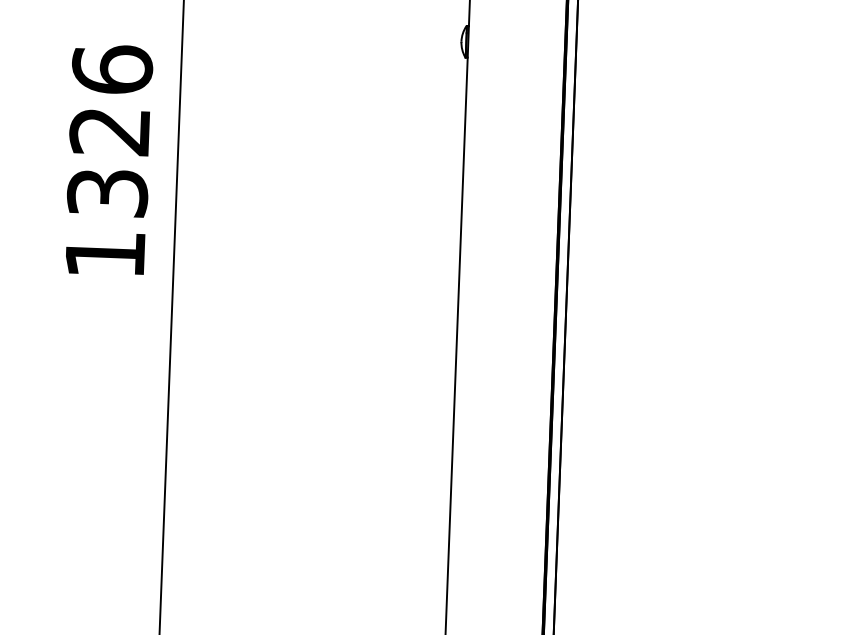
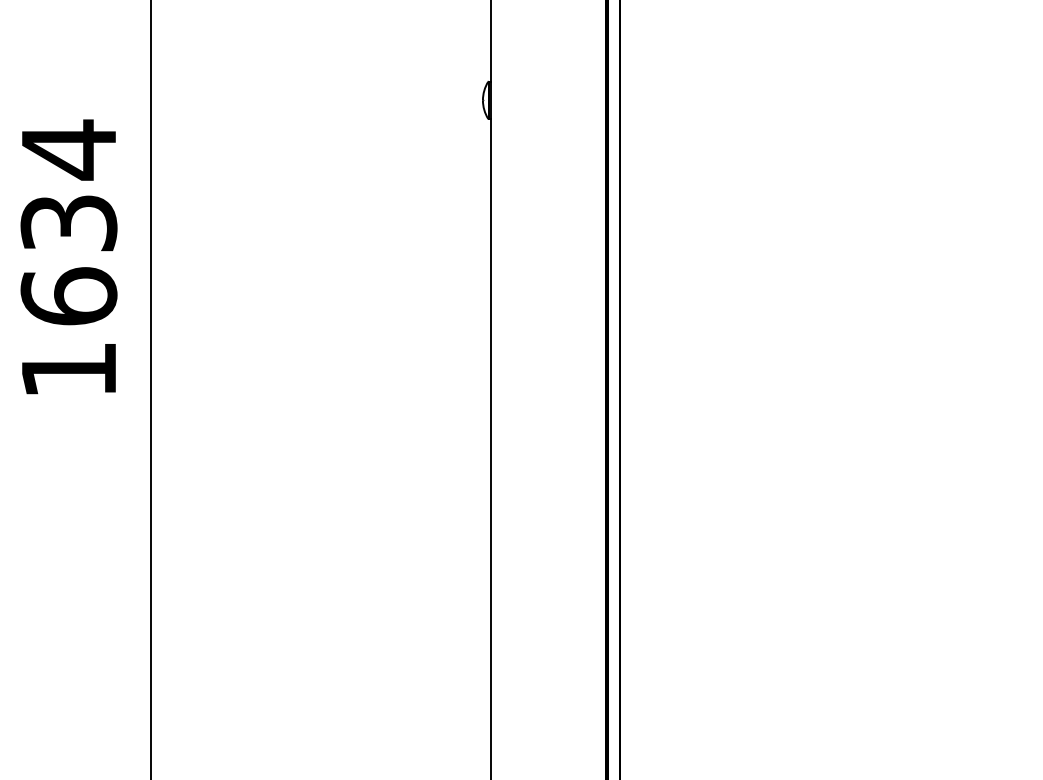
text: (109, 130) -> (68, 222), 1326 -> 1634

